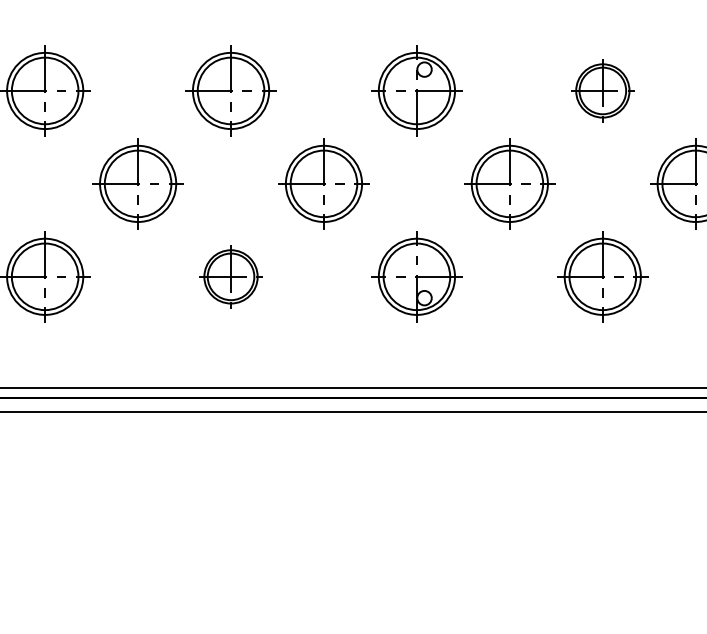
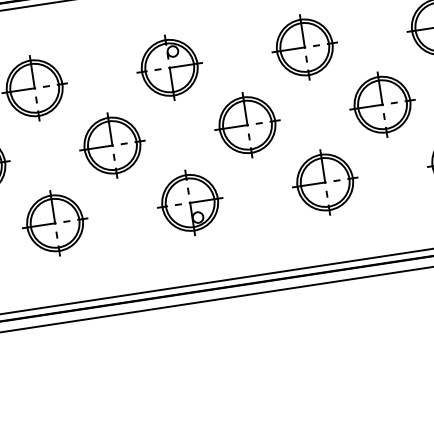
part: (602, 90) -> (304, 47), size x1.43
part: (230, 276) -> (54, 223), size x1.43

